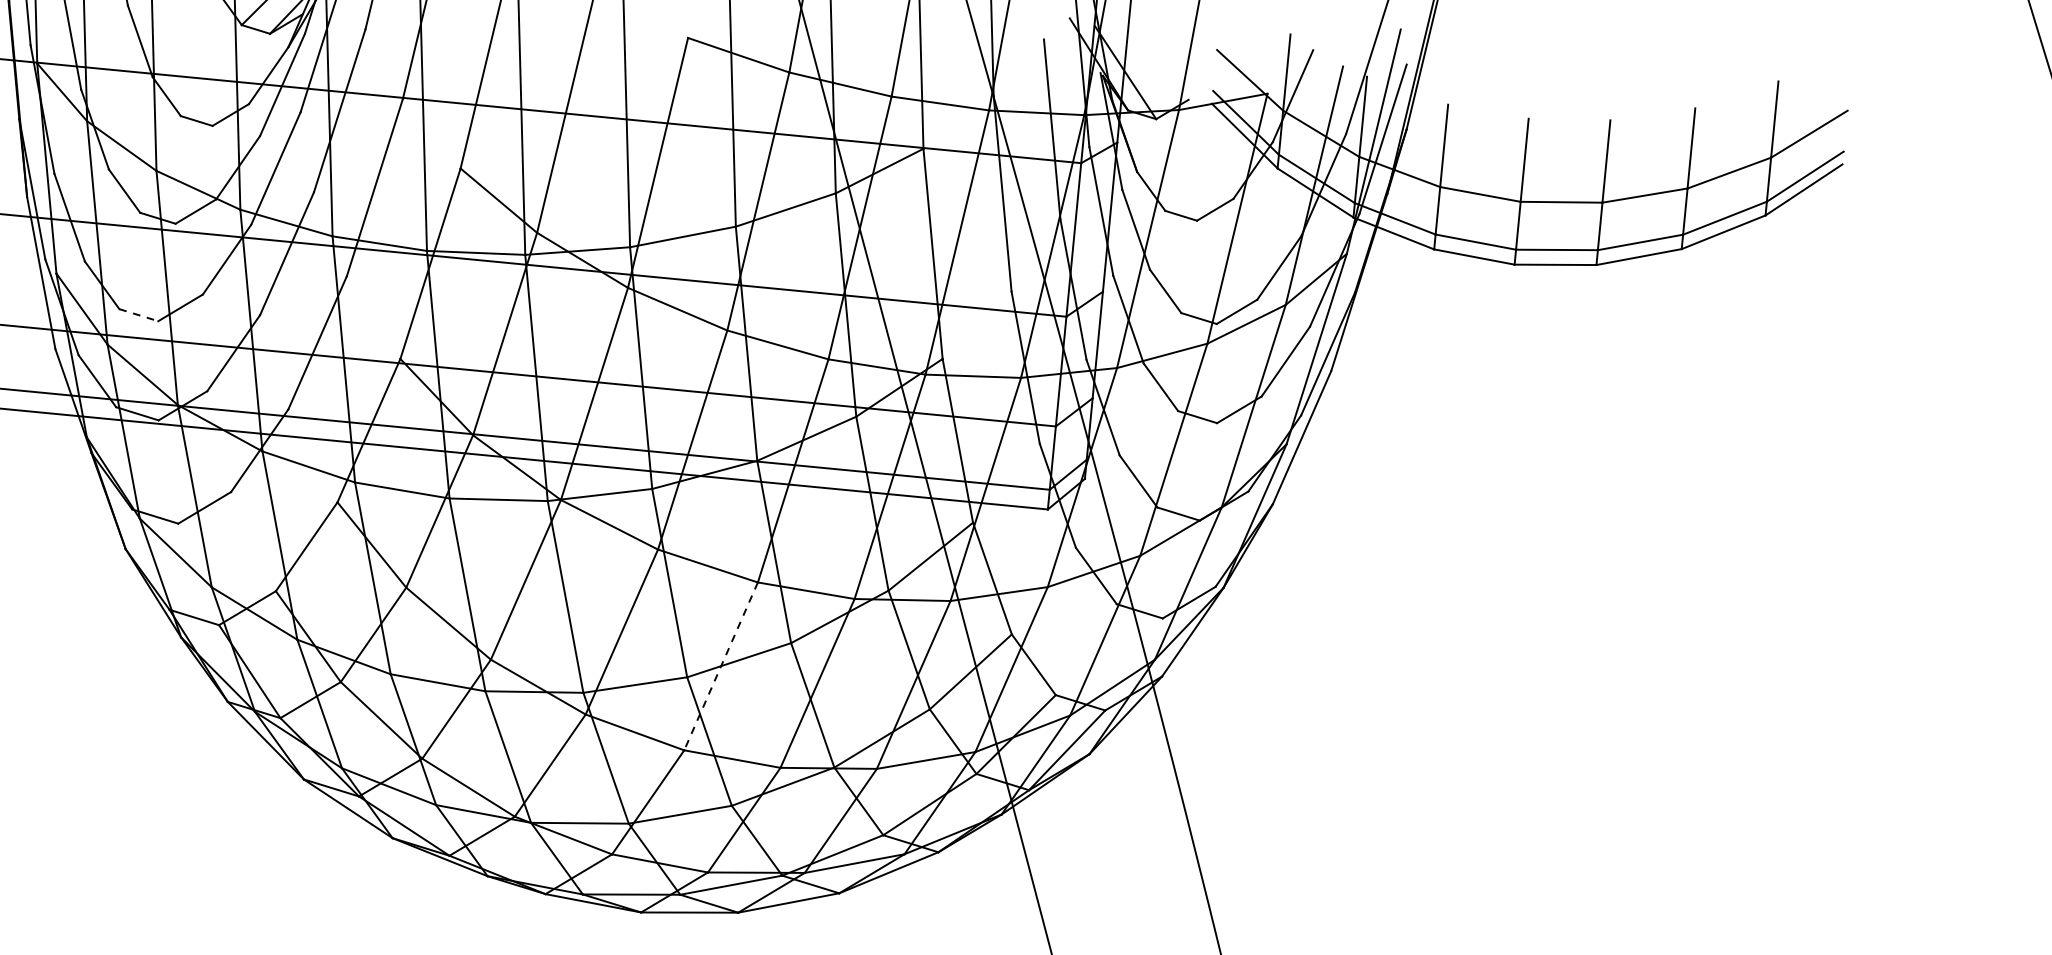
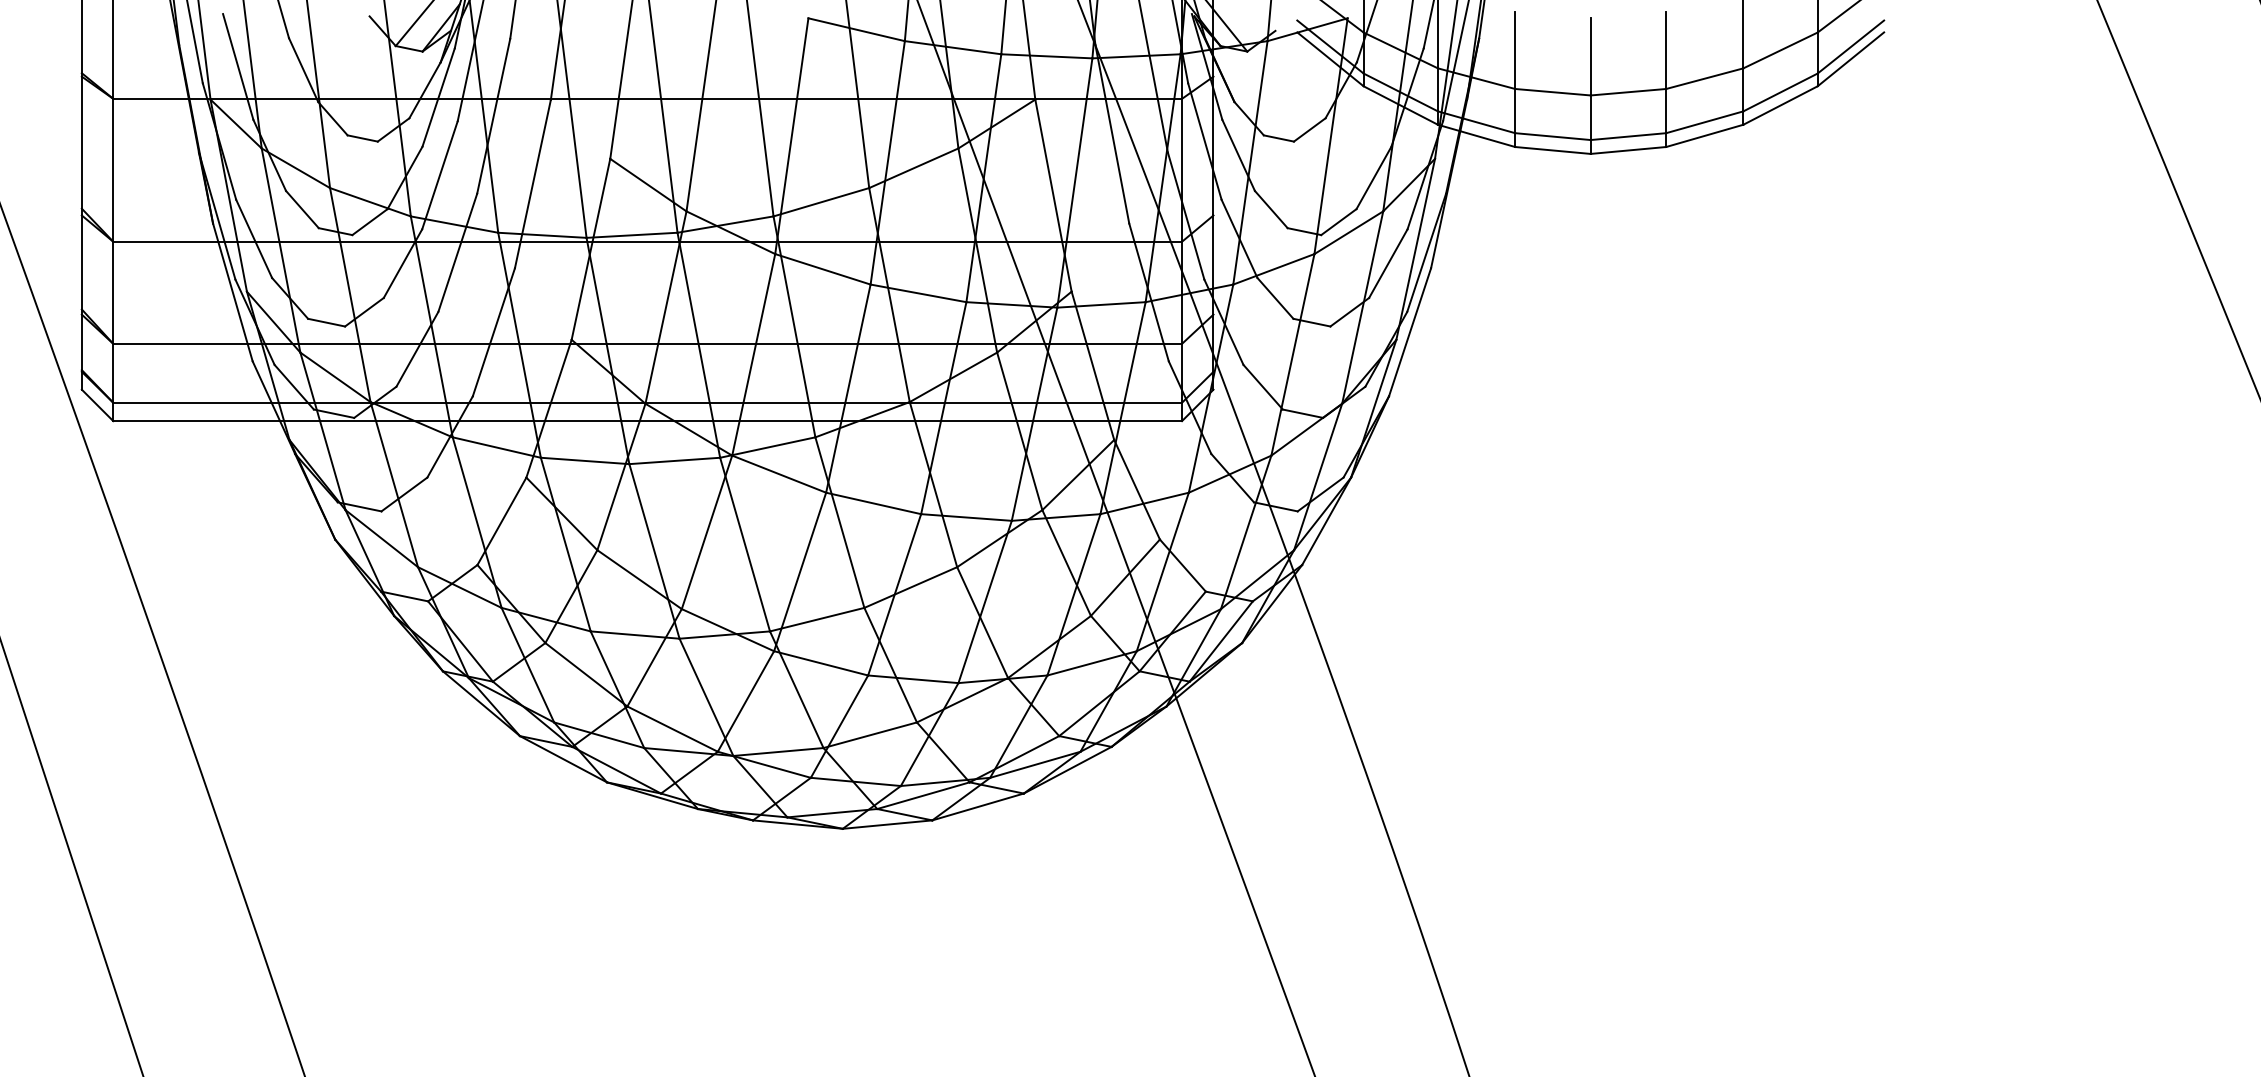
line: (138, 314) -> (326, 322), dashed -> solid
line: (720, 666) -> (894, 594), dashed -> solid

